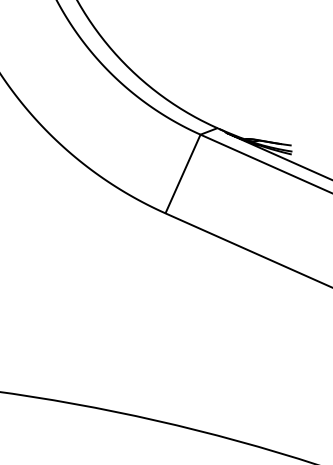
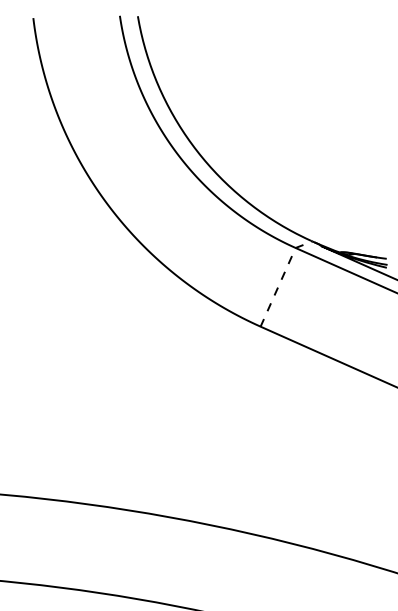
line: (188, 161) -> (283, 274), solid -> dashed

